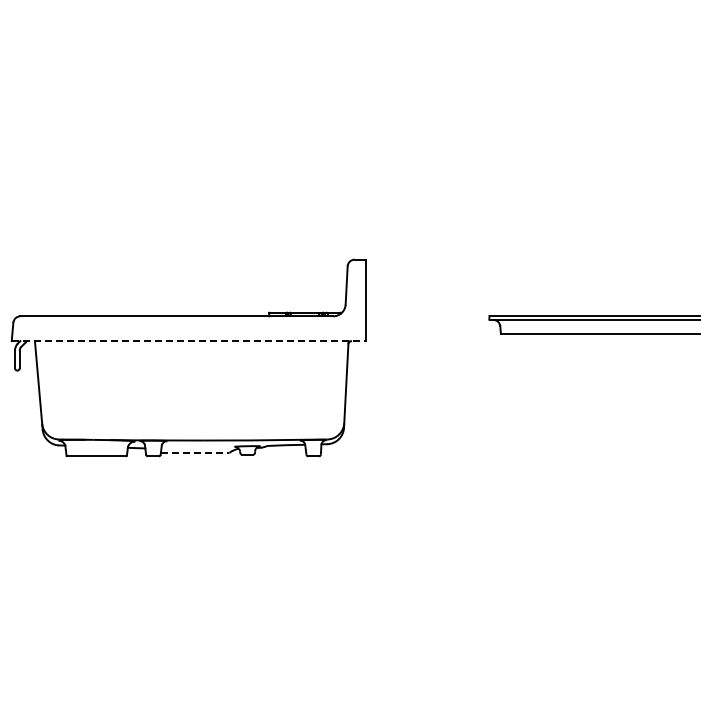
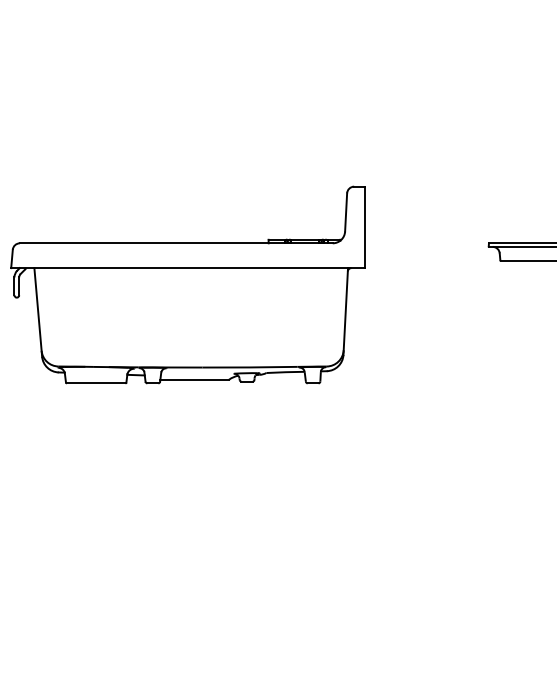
line: (189, 341) -> (188, 268), dashed -> solid
line: (195, 452) -> (194, 379), dashed -> solid

